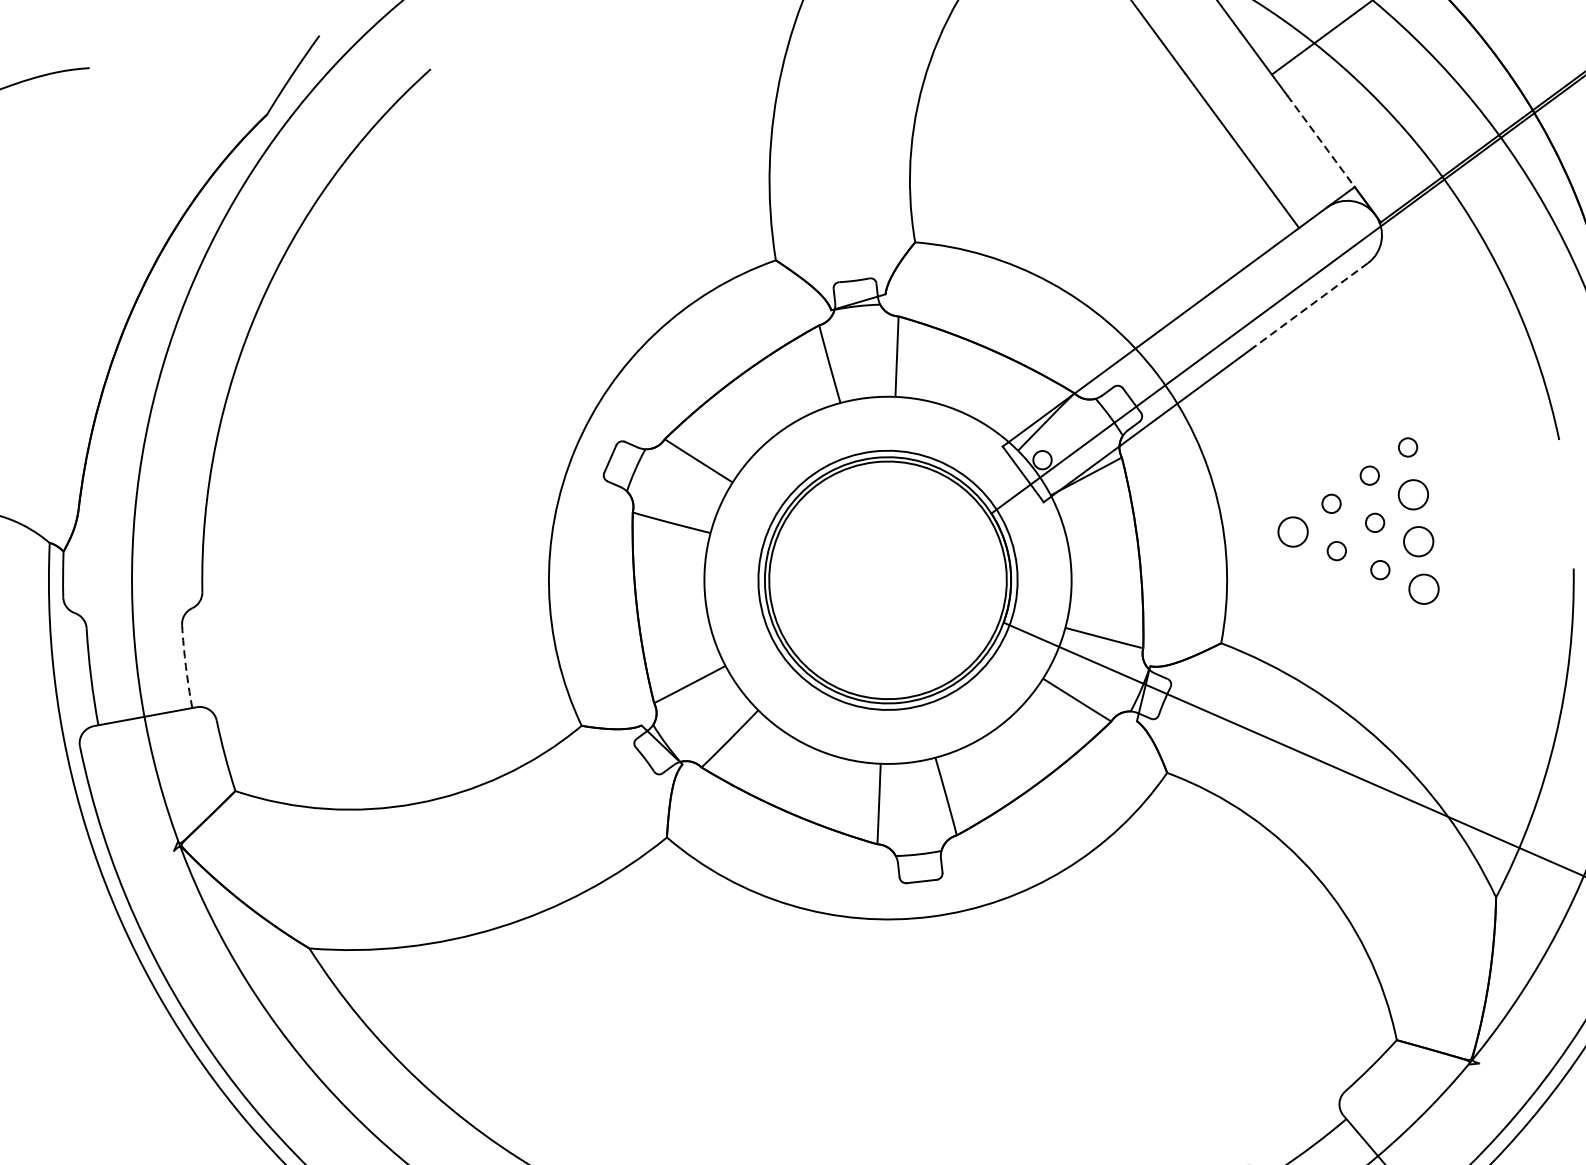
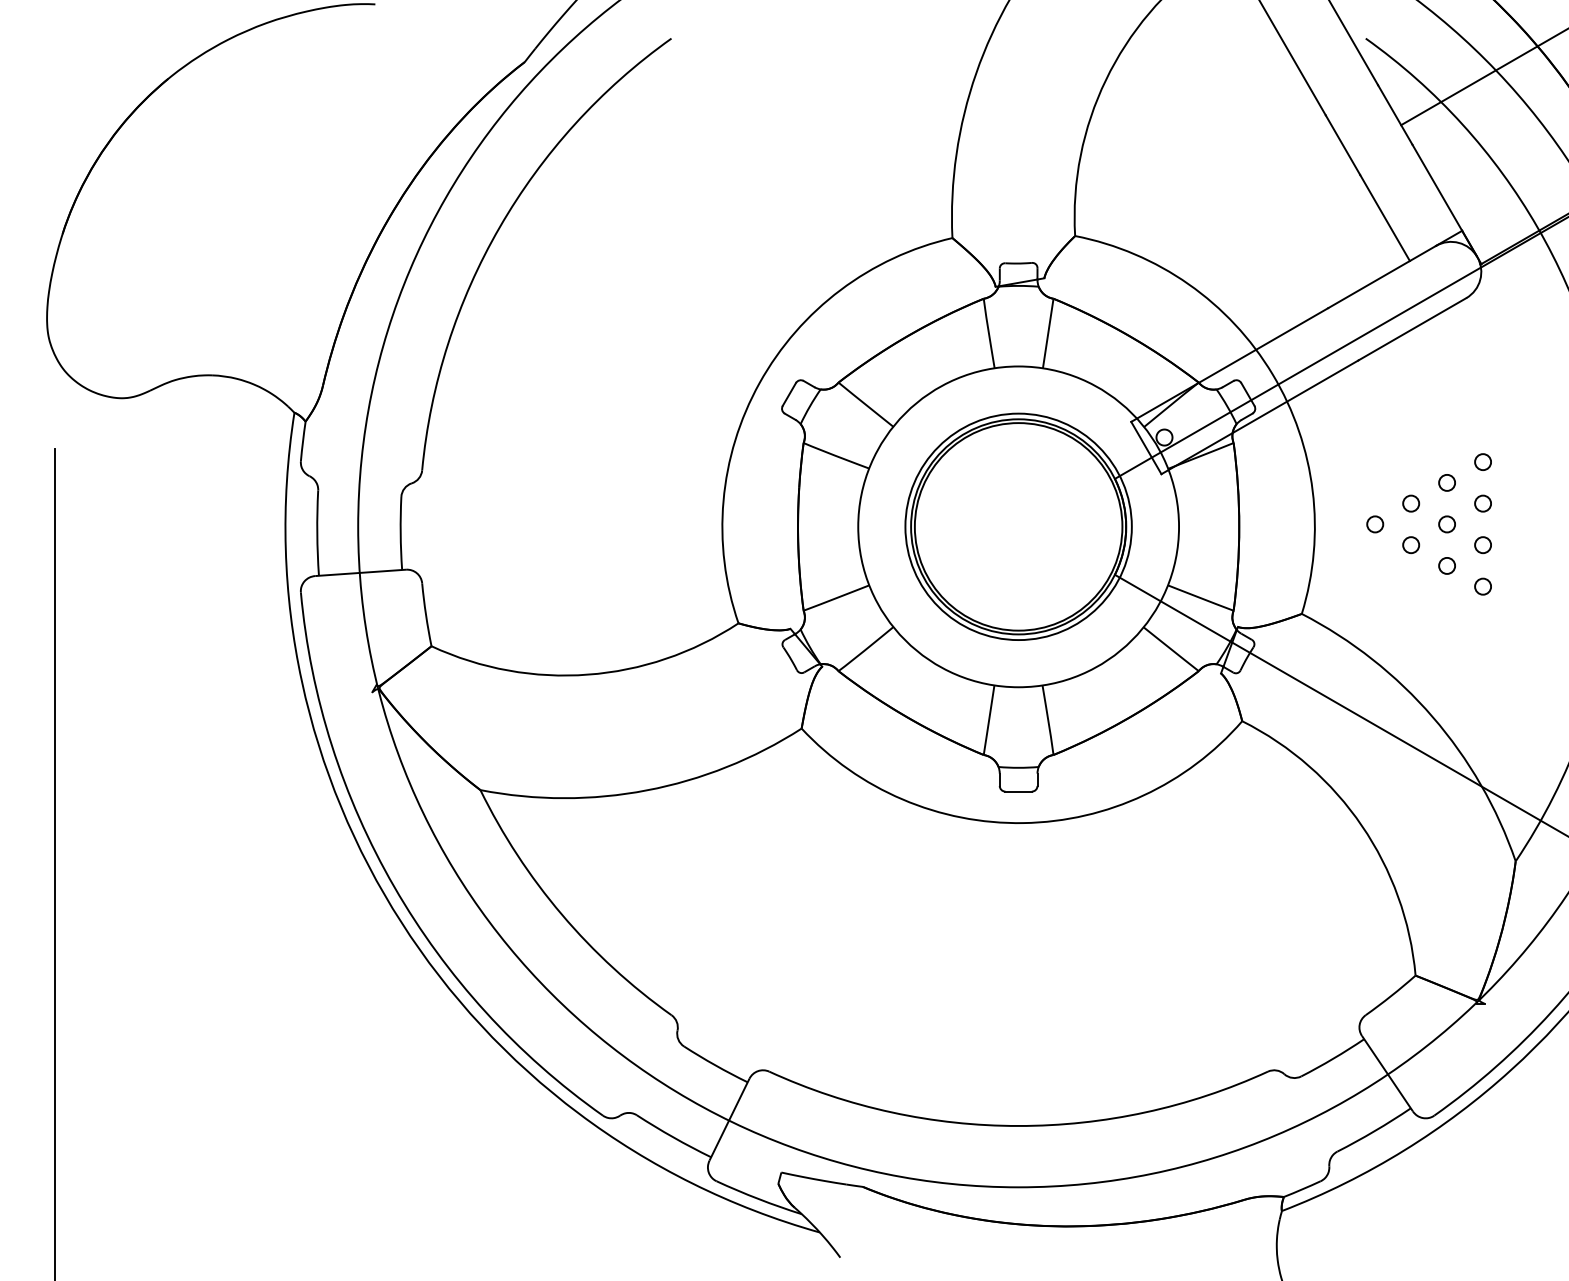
line: (1321, 140) -> (1437, 187), dashed -> solid
line: (1309, 305) -> (1411, 329), dashed -> solid
circle: (1412, 494) -> (1482, 503), size x0.62
circle: (1293, 532) -> (1375, 524), size x0.62
circle: (1418, 542) -> (1482, 545), size x0.62
circle: (1423, 589) -> (1482, 586), size x0.62
arc: (185, 666) -> (400, 533), dashed -> solid

